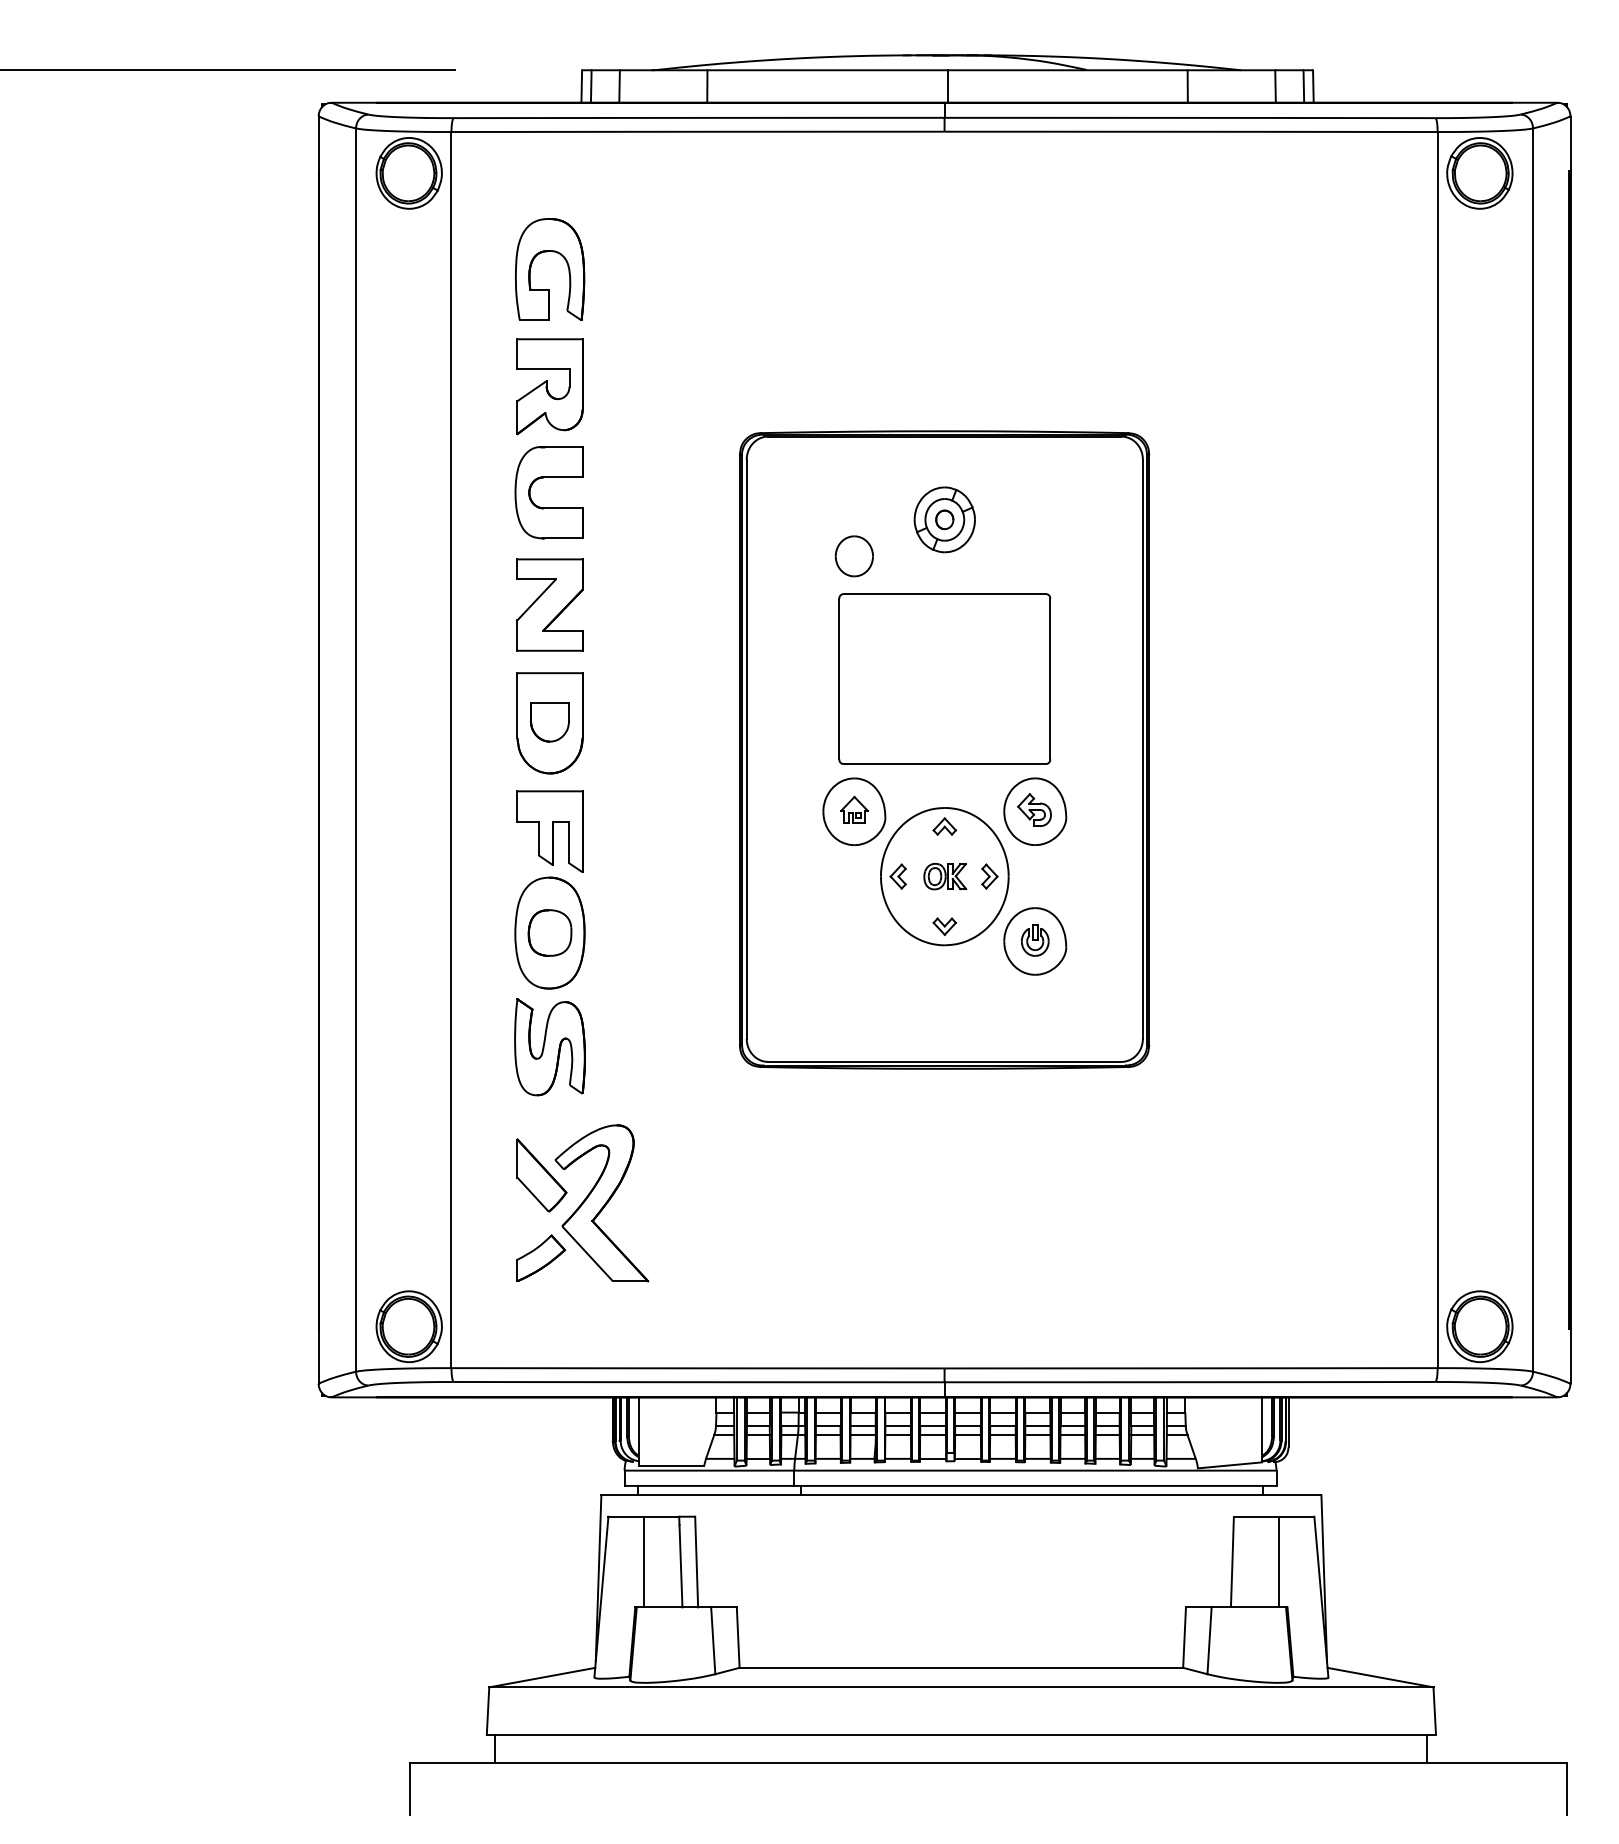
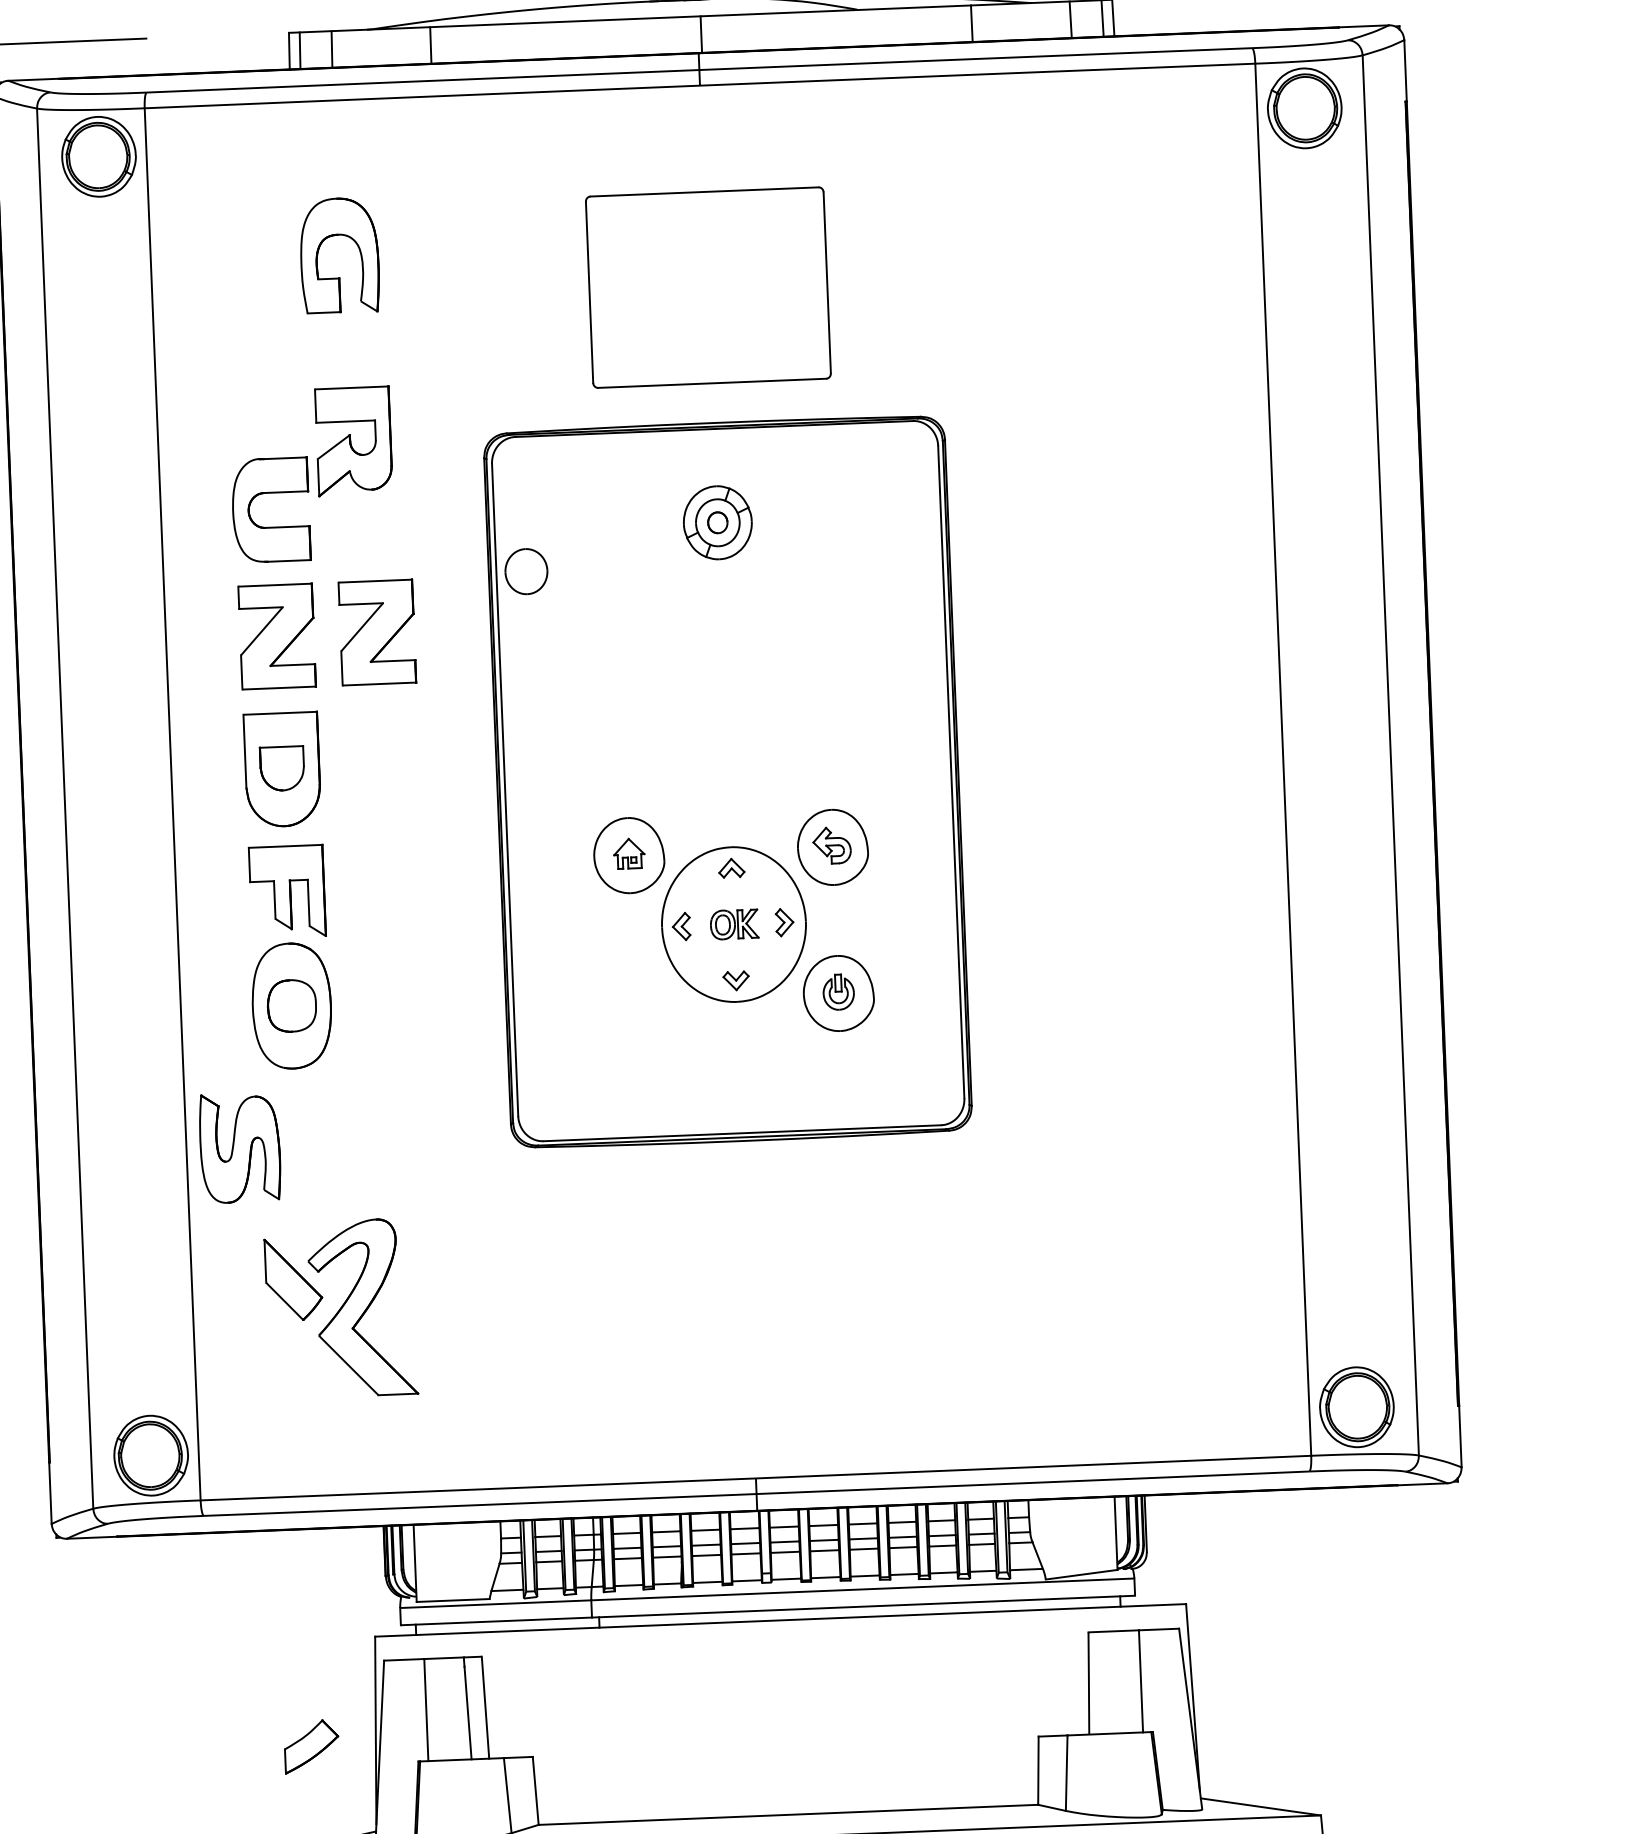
part: (562, 257) -> (353, 241), moved
part: (549, 386) -> (353, 441), moved
part: (853, 556) -> (525, 571), moved
part: (638, 604) -> (376, 631), added
part: (944, 678) -> (708, 287), moved
part: (549, 1047) -> (239, 1148), moved
part: (541, 1257) -> (312, 1745), moved

